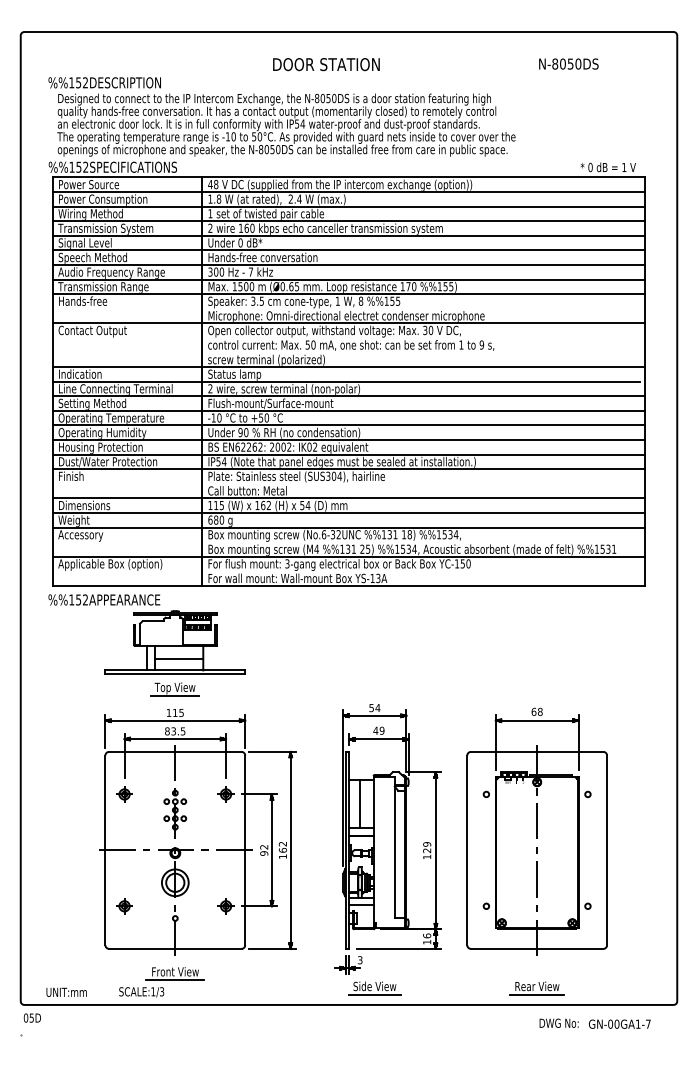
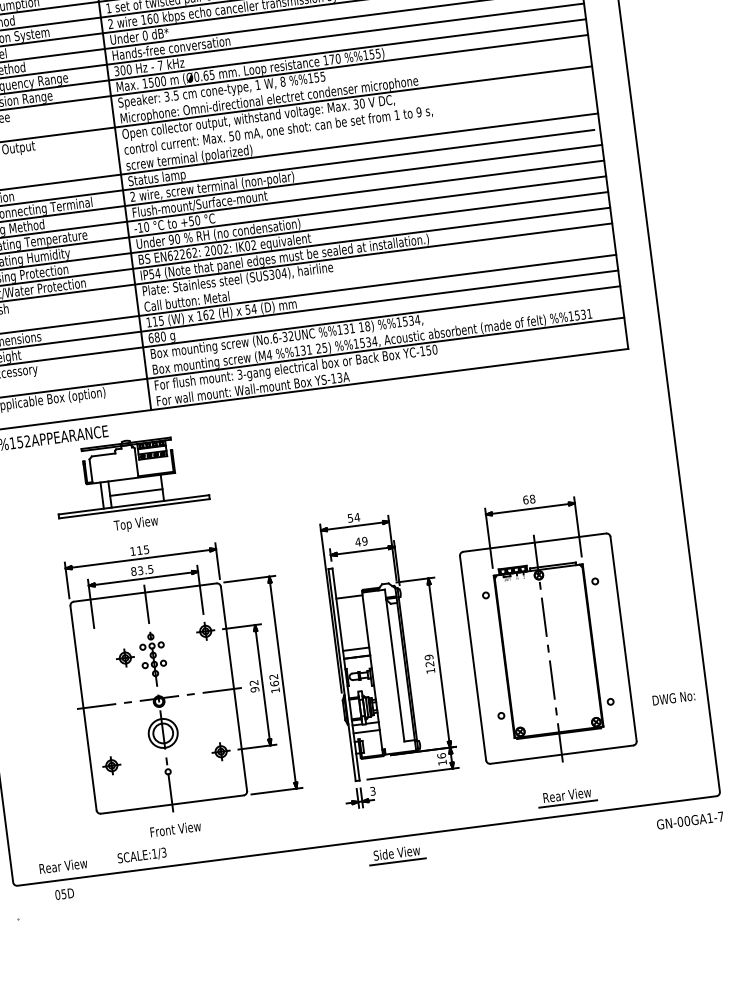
line: (175, 695) -> (137, 531), removed
part: (124, 794) -> (125, 658), moved
line: (360, 803) -> (351, 622), removed
line: (175, 980) -> (176, 838), removed
part: (374, 988) -> (396, 855), moved
text: (68, 991) -> (63, 865), UNIT:mm -> Rear View
text: (31, 1017) -> (63, 893), moved
text: (558, 1022) -> (673, 697), moved
text: (619, 1023) -> (689, 819), moved

